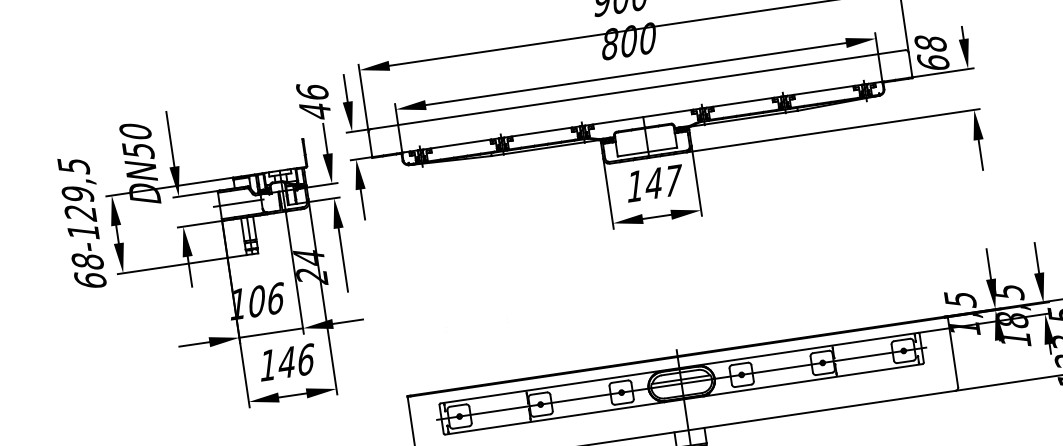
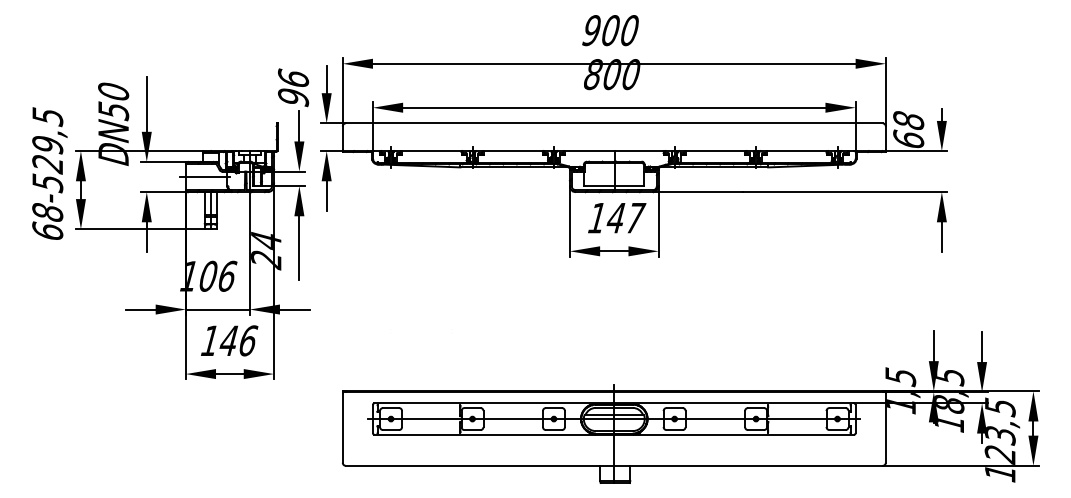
text: (315, 111) -> (293, 97), 46 -> 96
text: (83, 232) -> (47, 183), 68-129,5 -> 68-529,5

